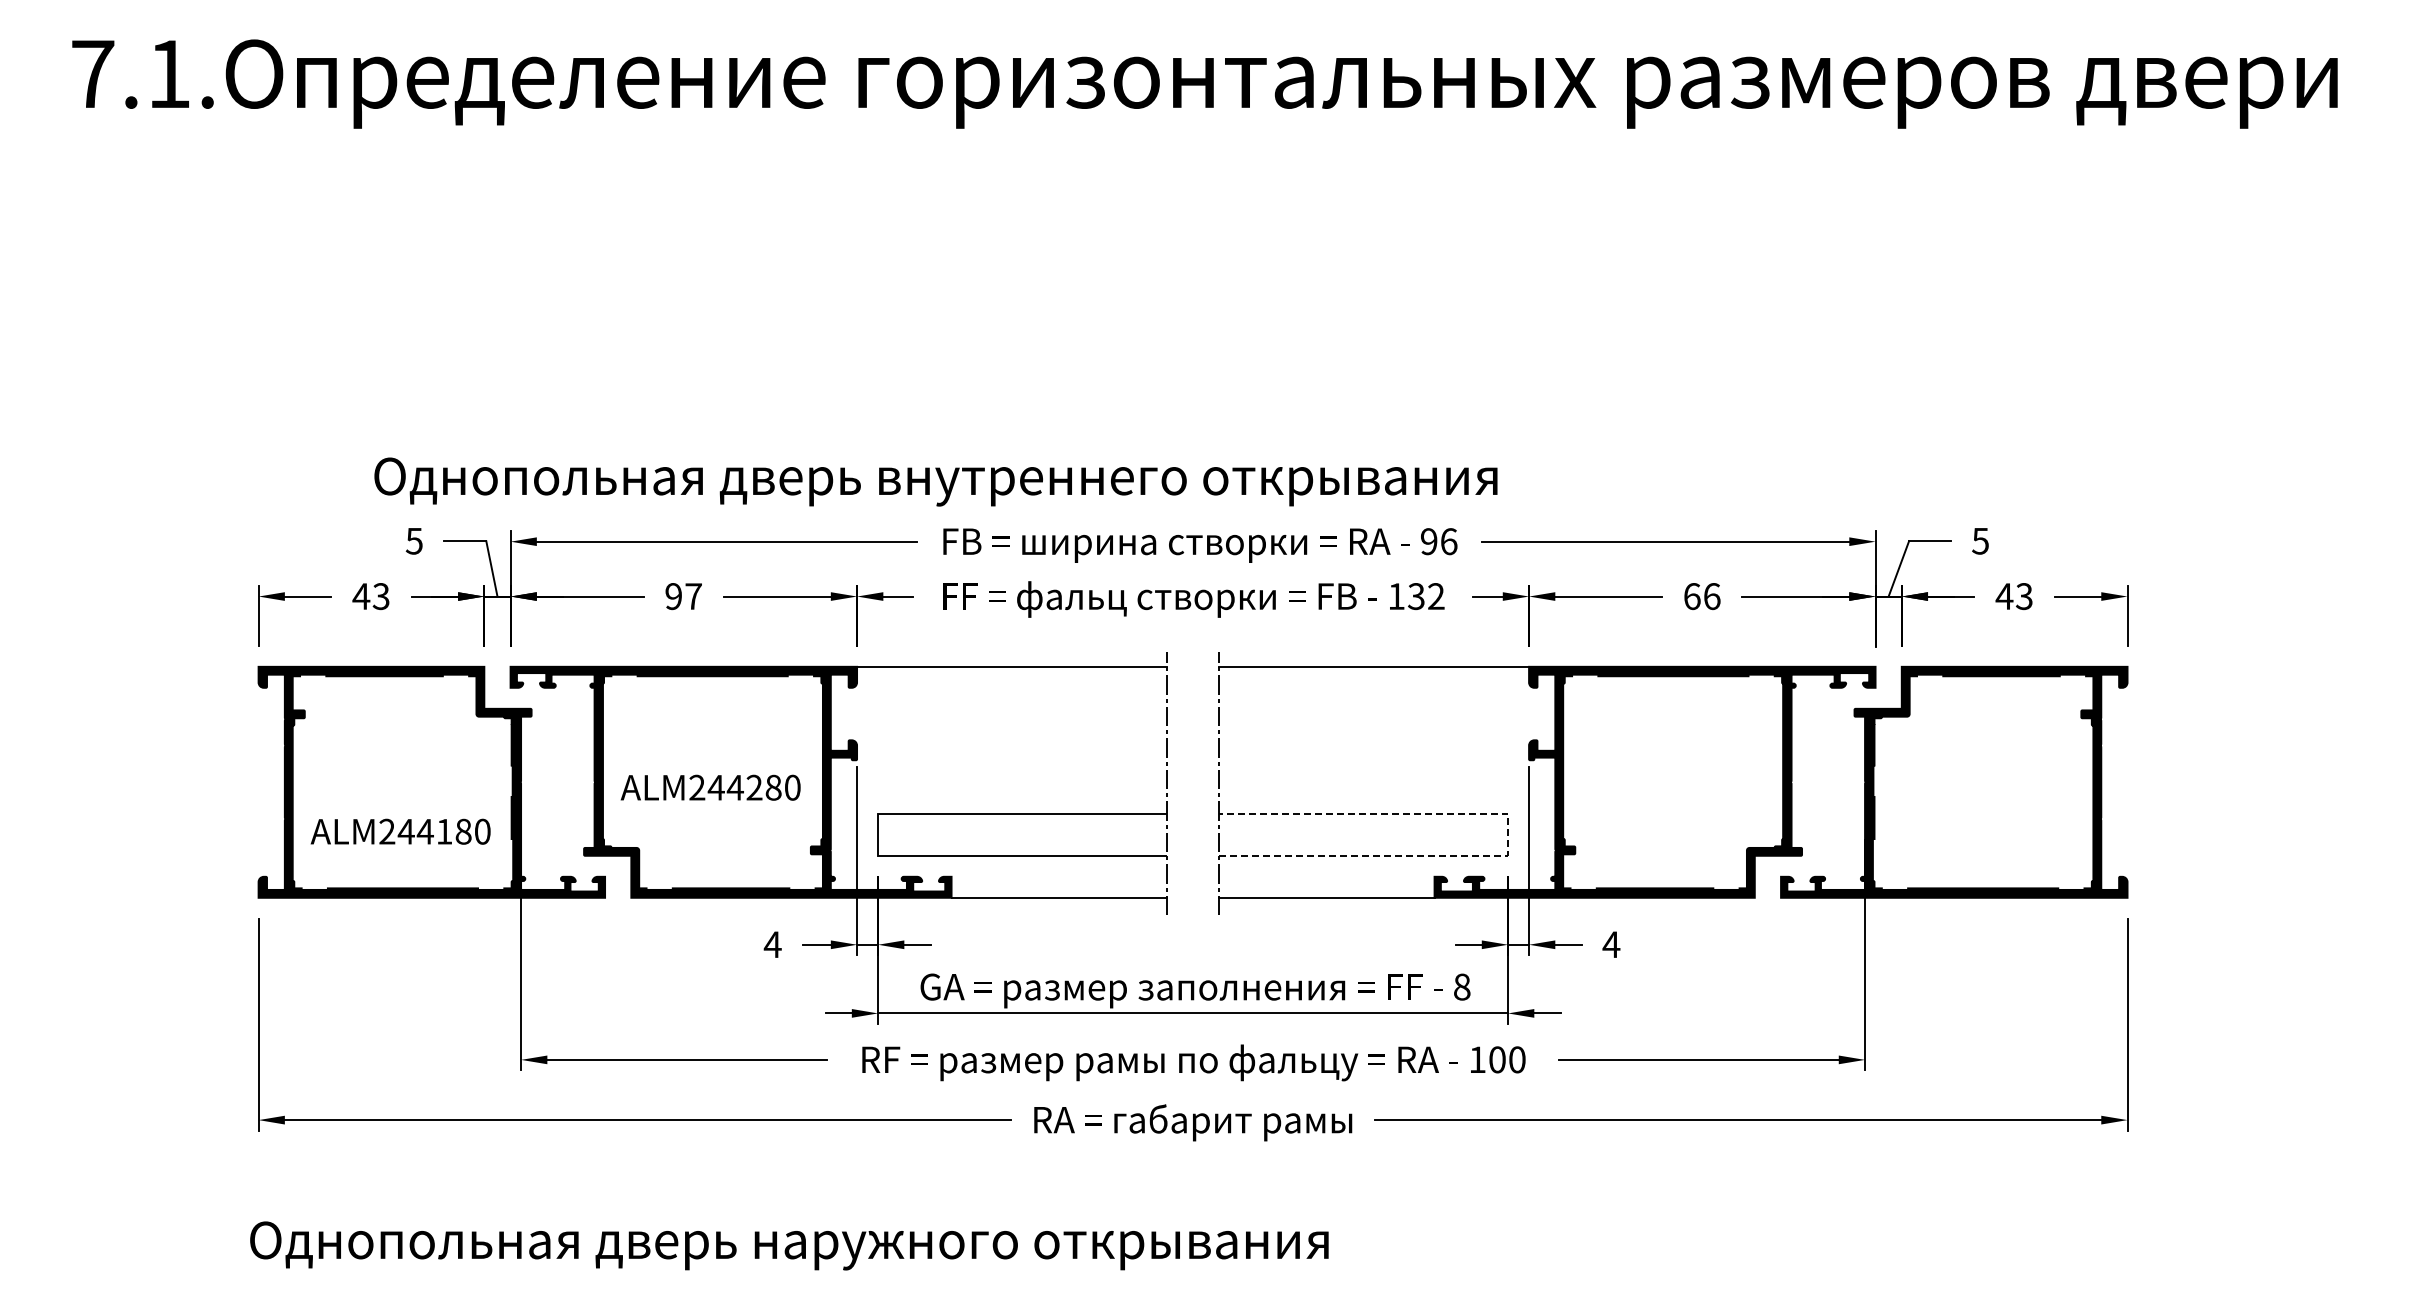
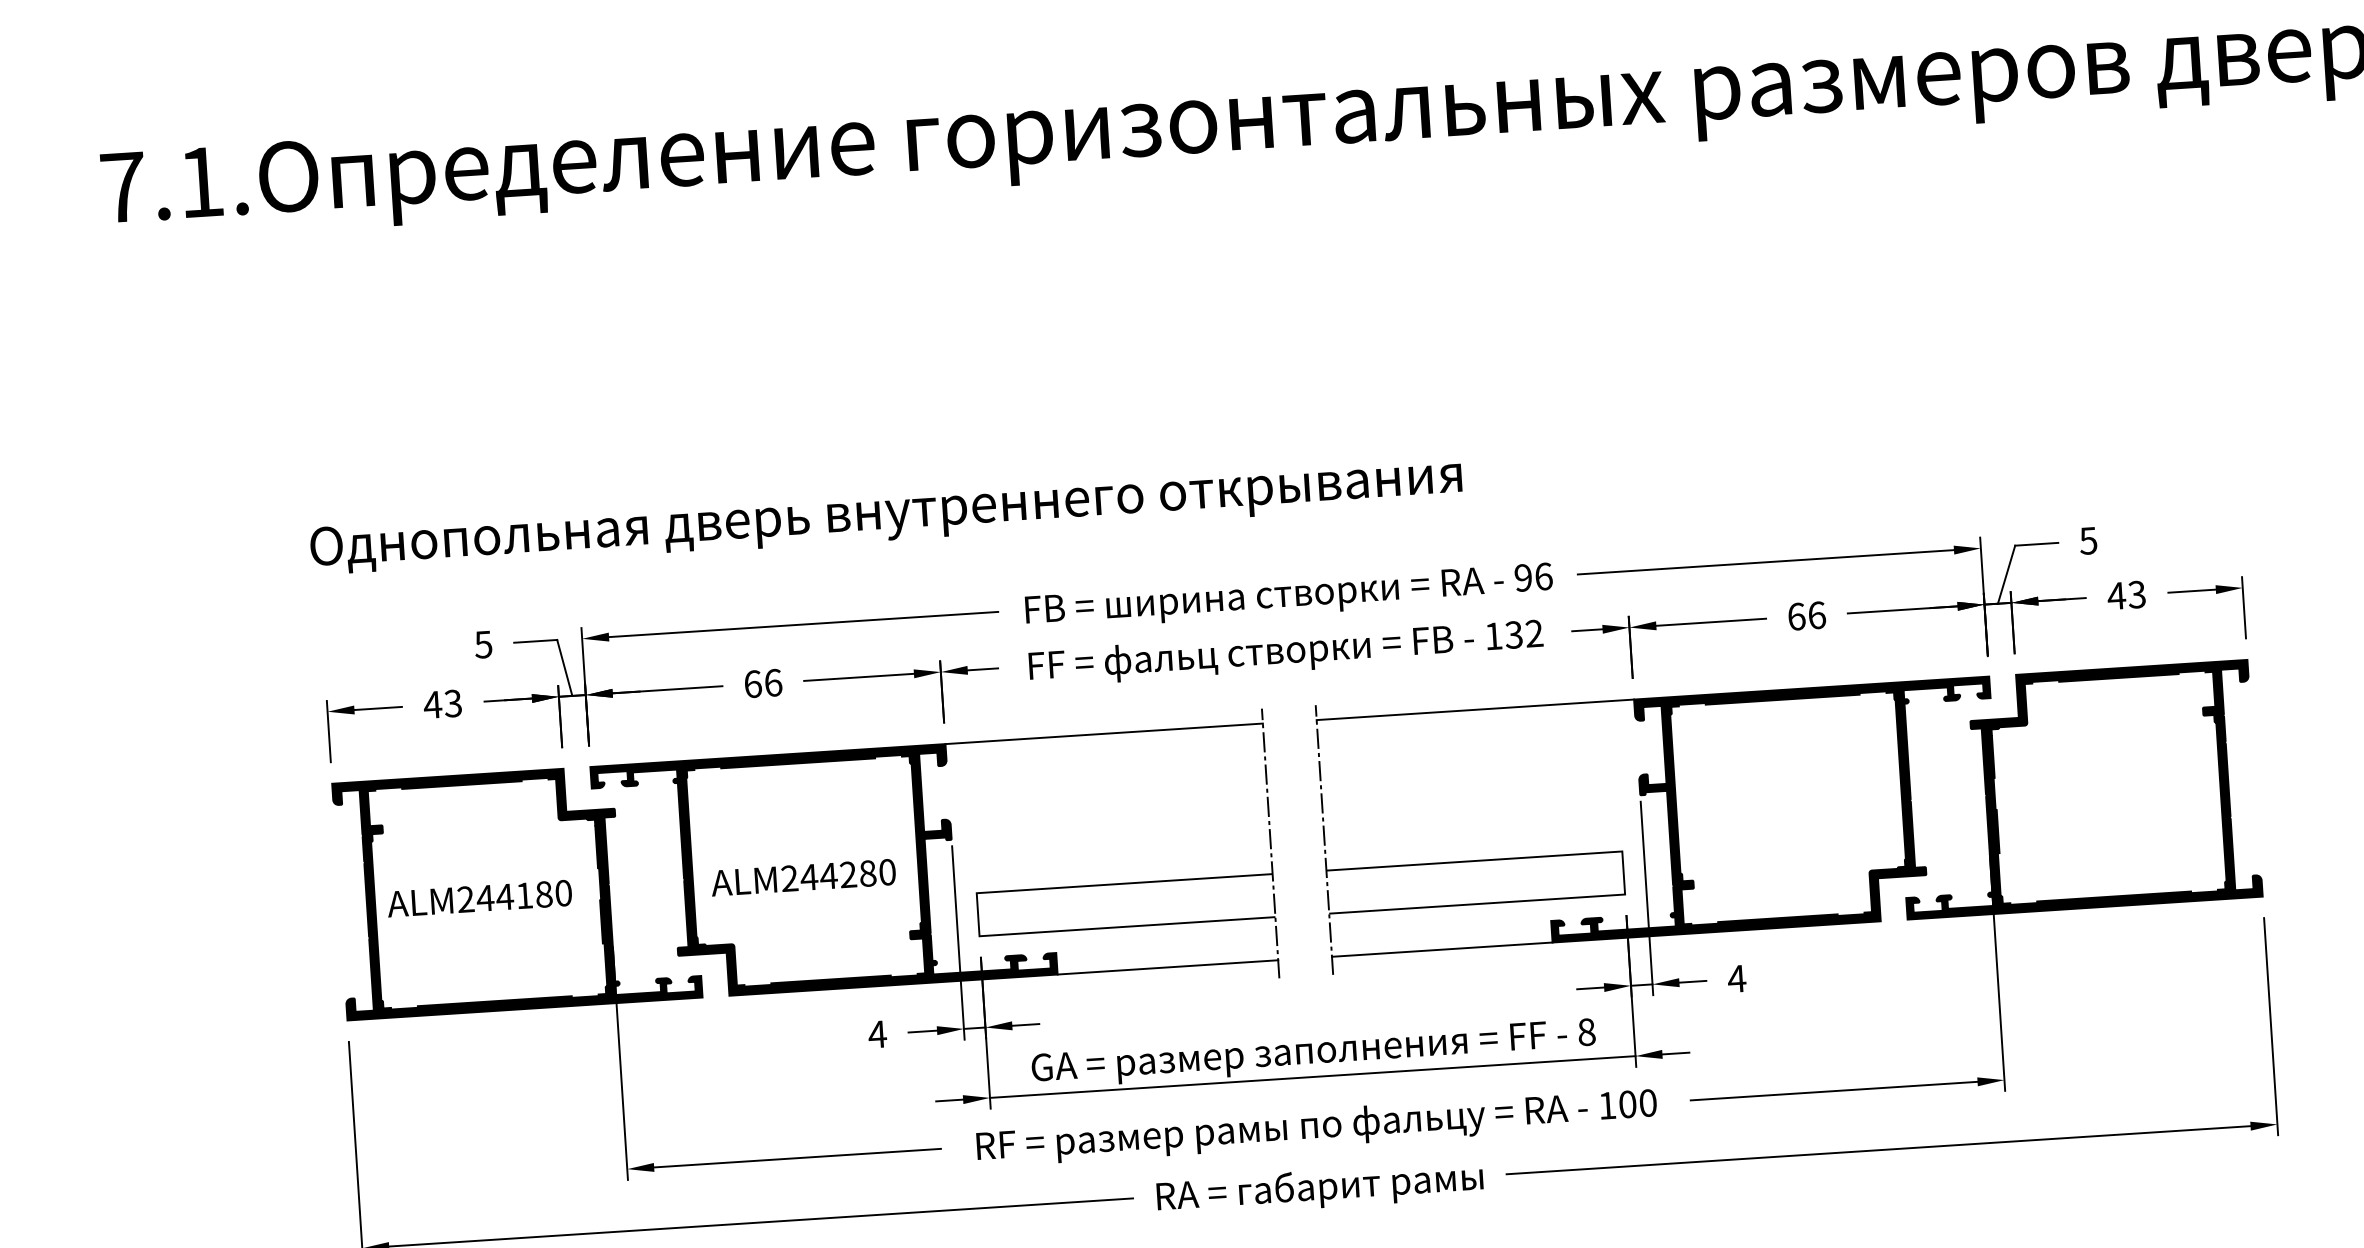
text: (935, 481) -> (885, 515), moved
text: (683, 596) -> (762, 683), 97 -> 66
text: (400, 831) -> (479, 898), moved
line: (1508, 834) -> (1624, 872), dashed -> solid

